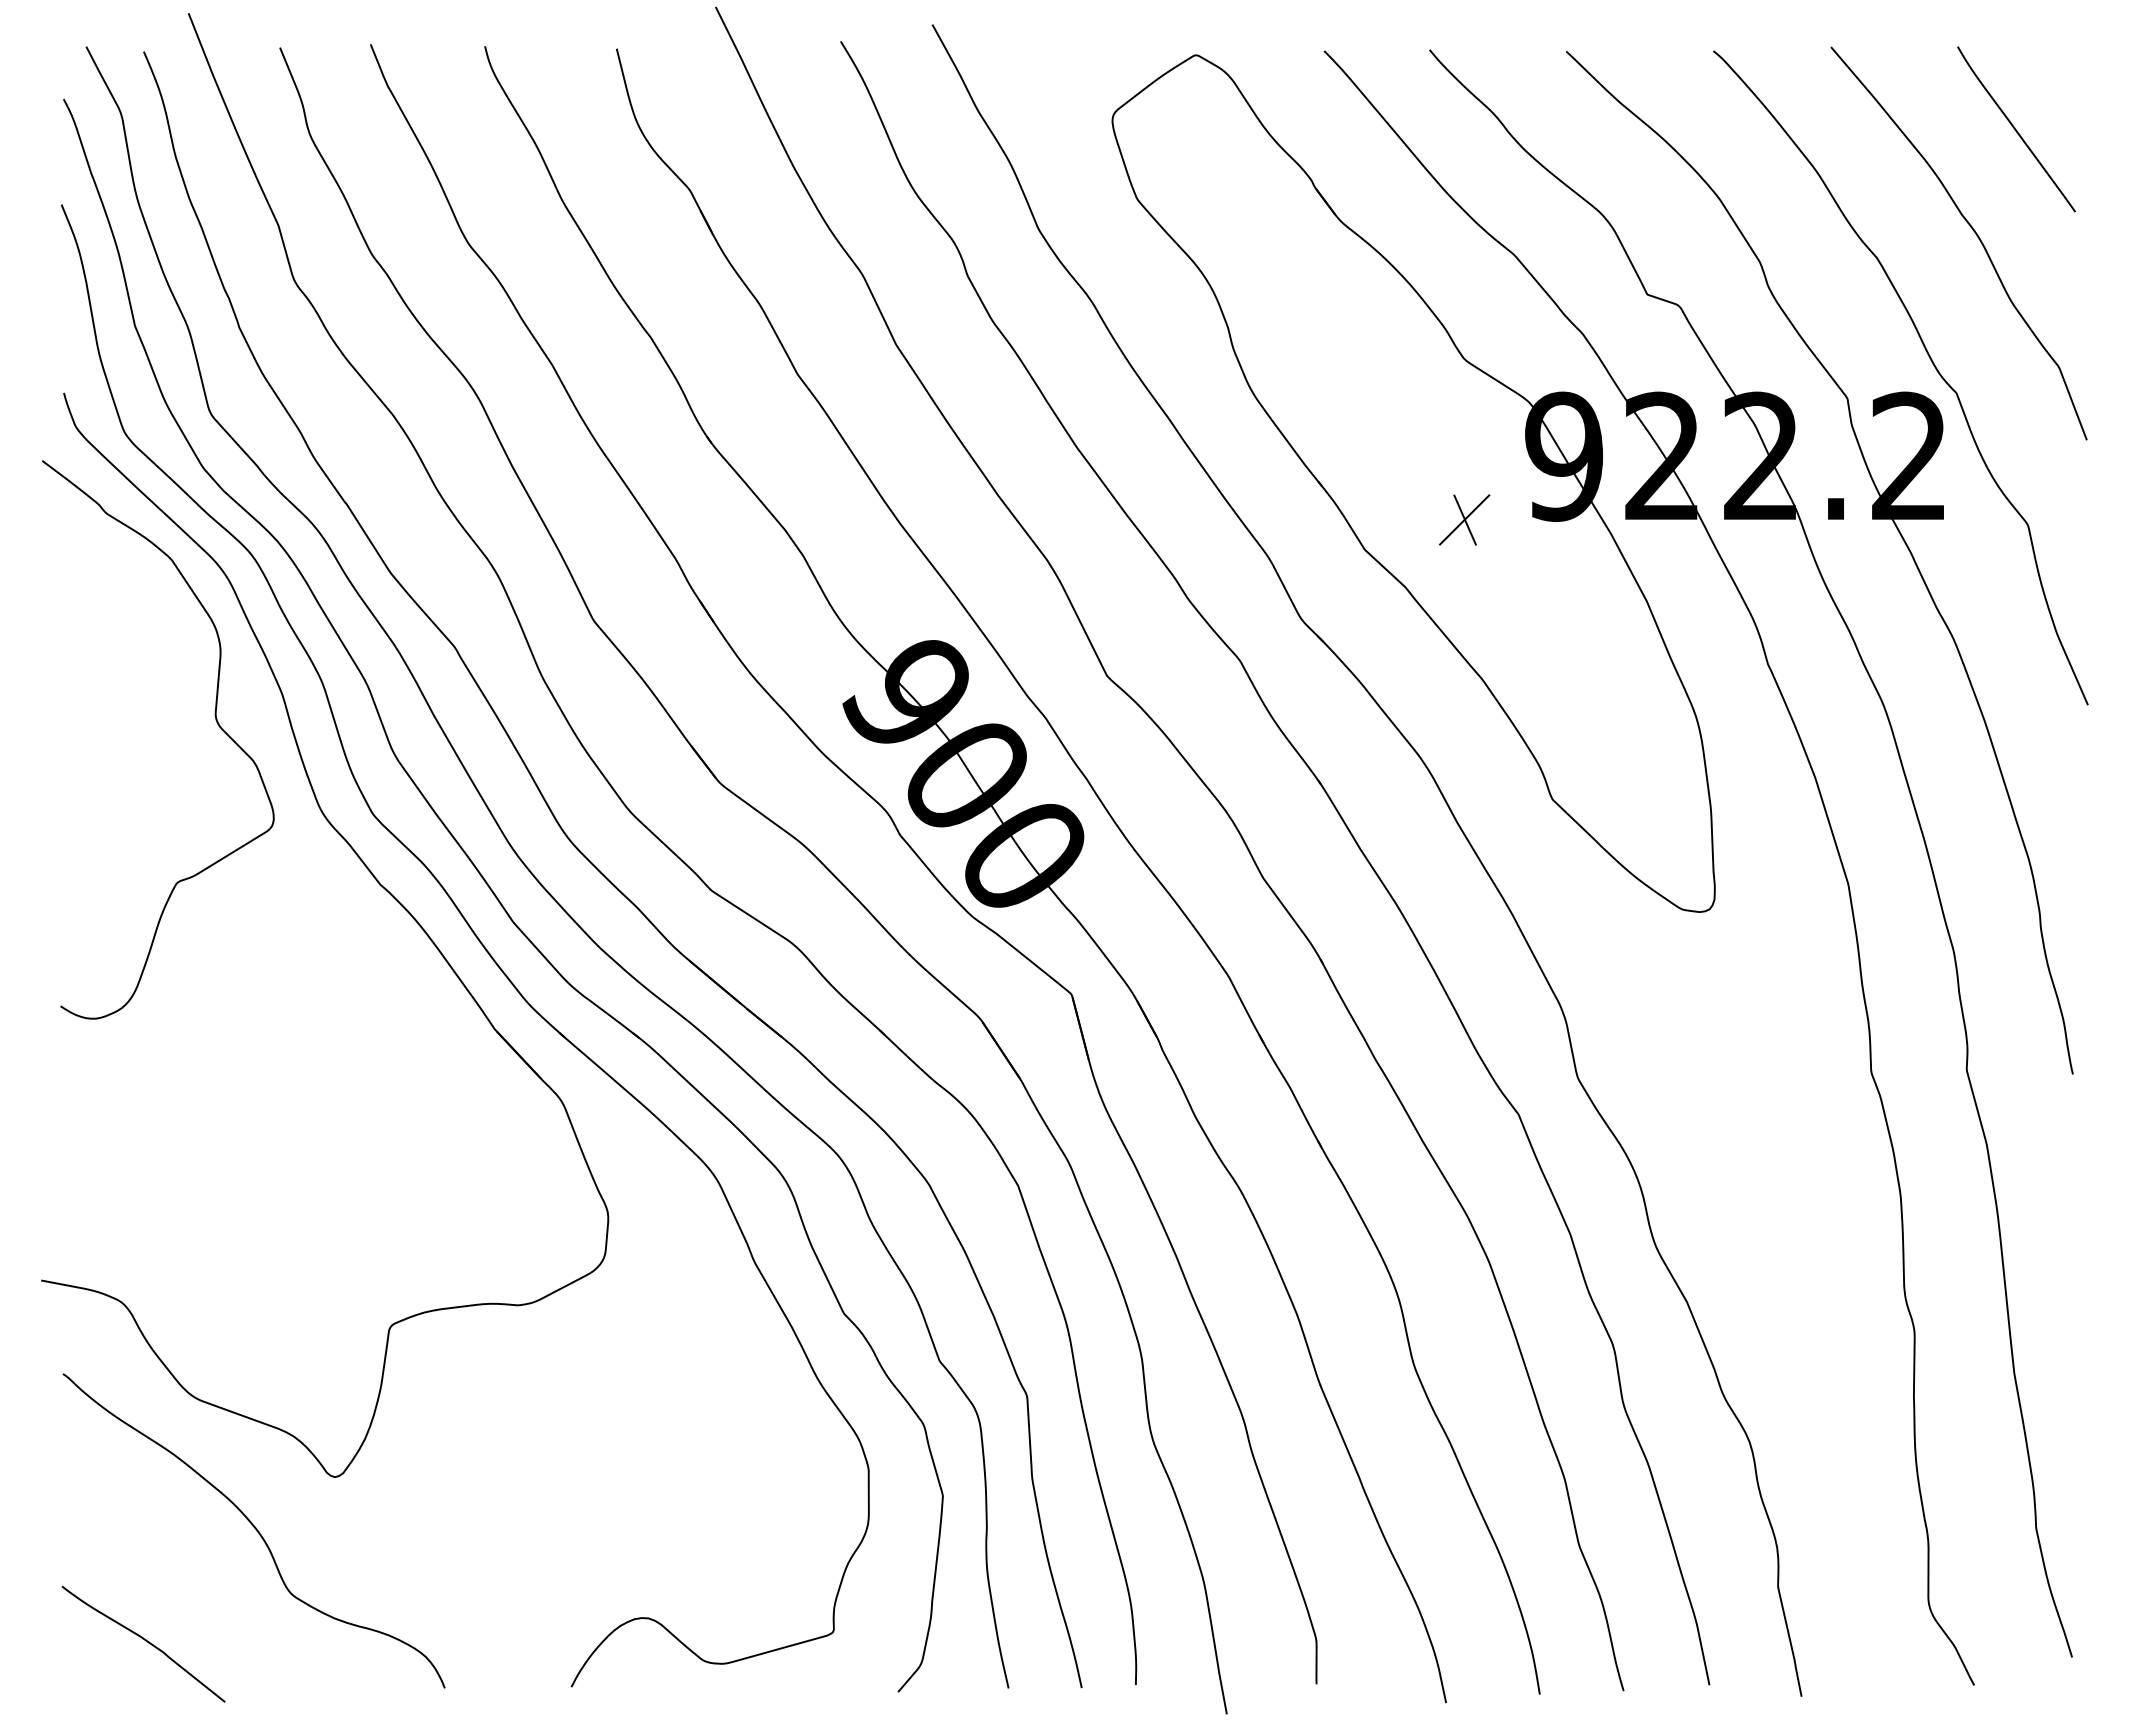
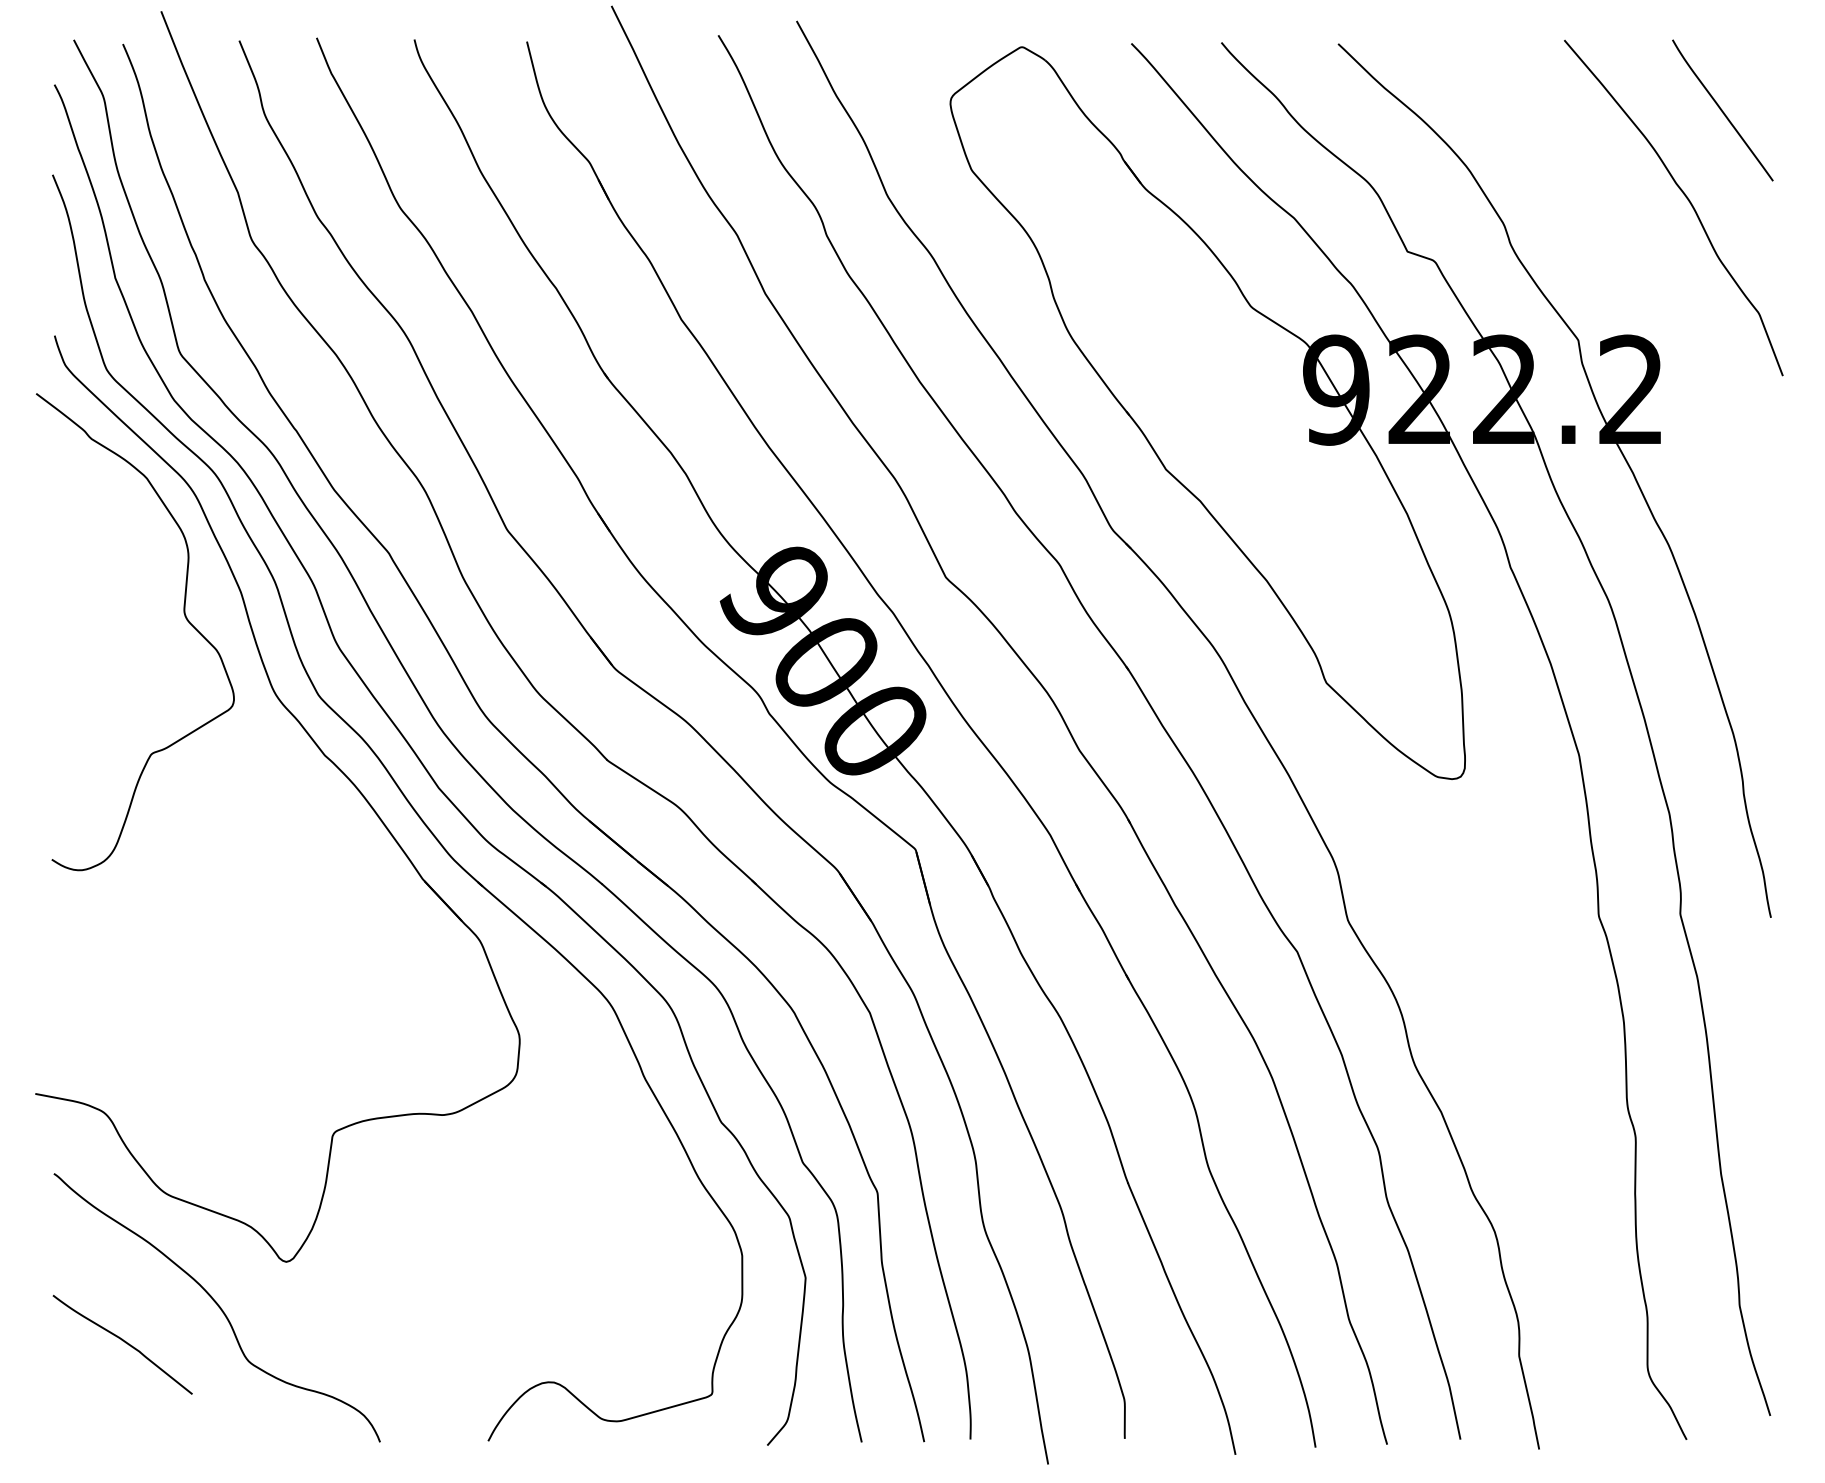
curve: (1931, 362) -> (1650, 309), removed
part: (1464, 519) -> (1251, 443), removed
curve: (145, 1641) -> (124, 1342), moved

